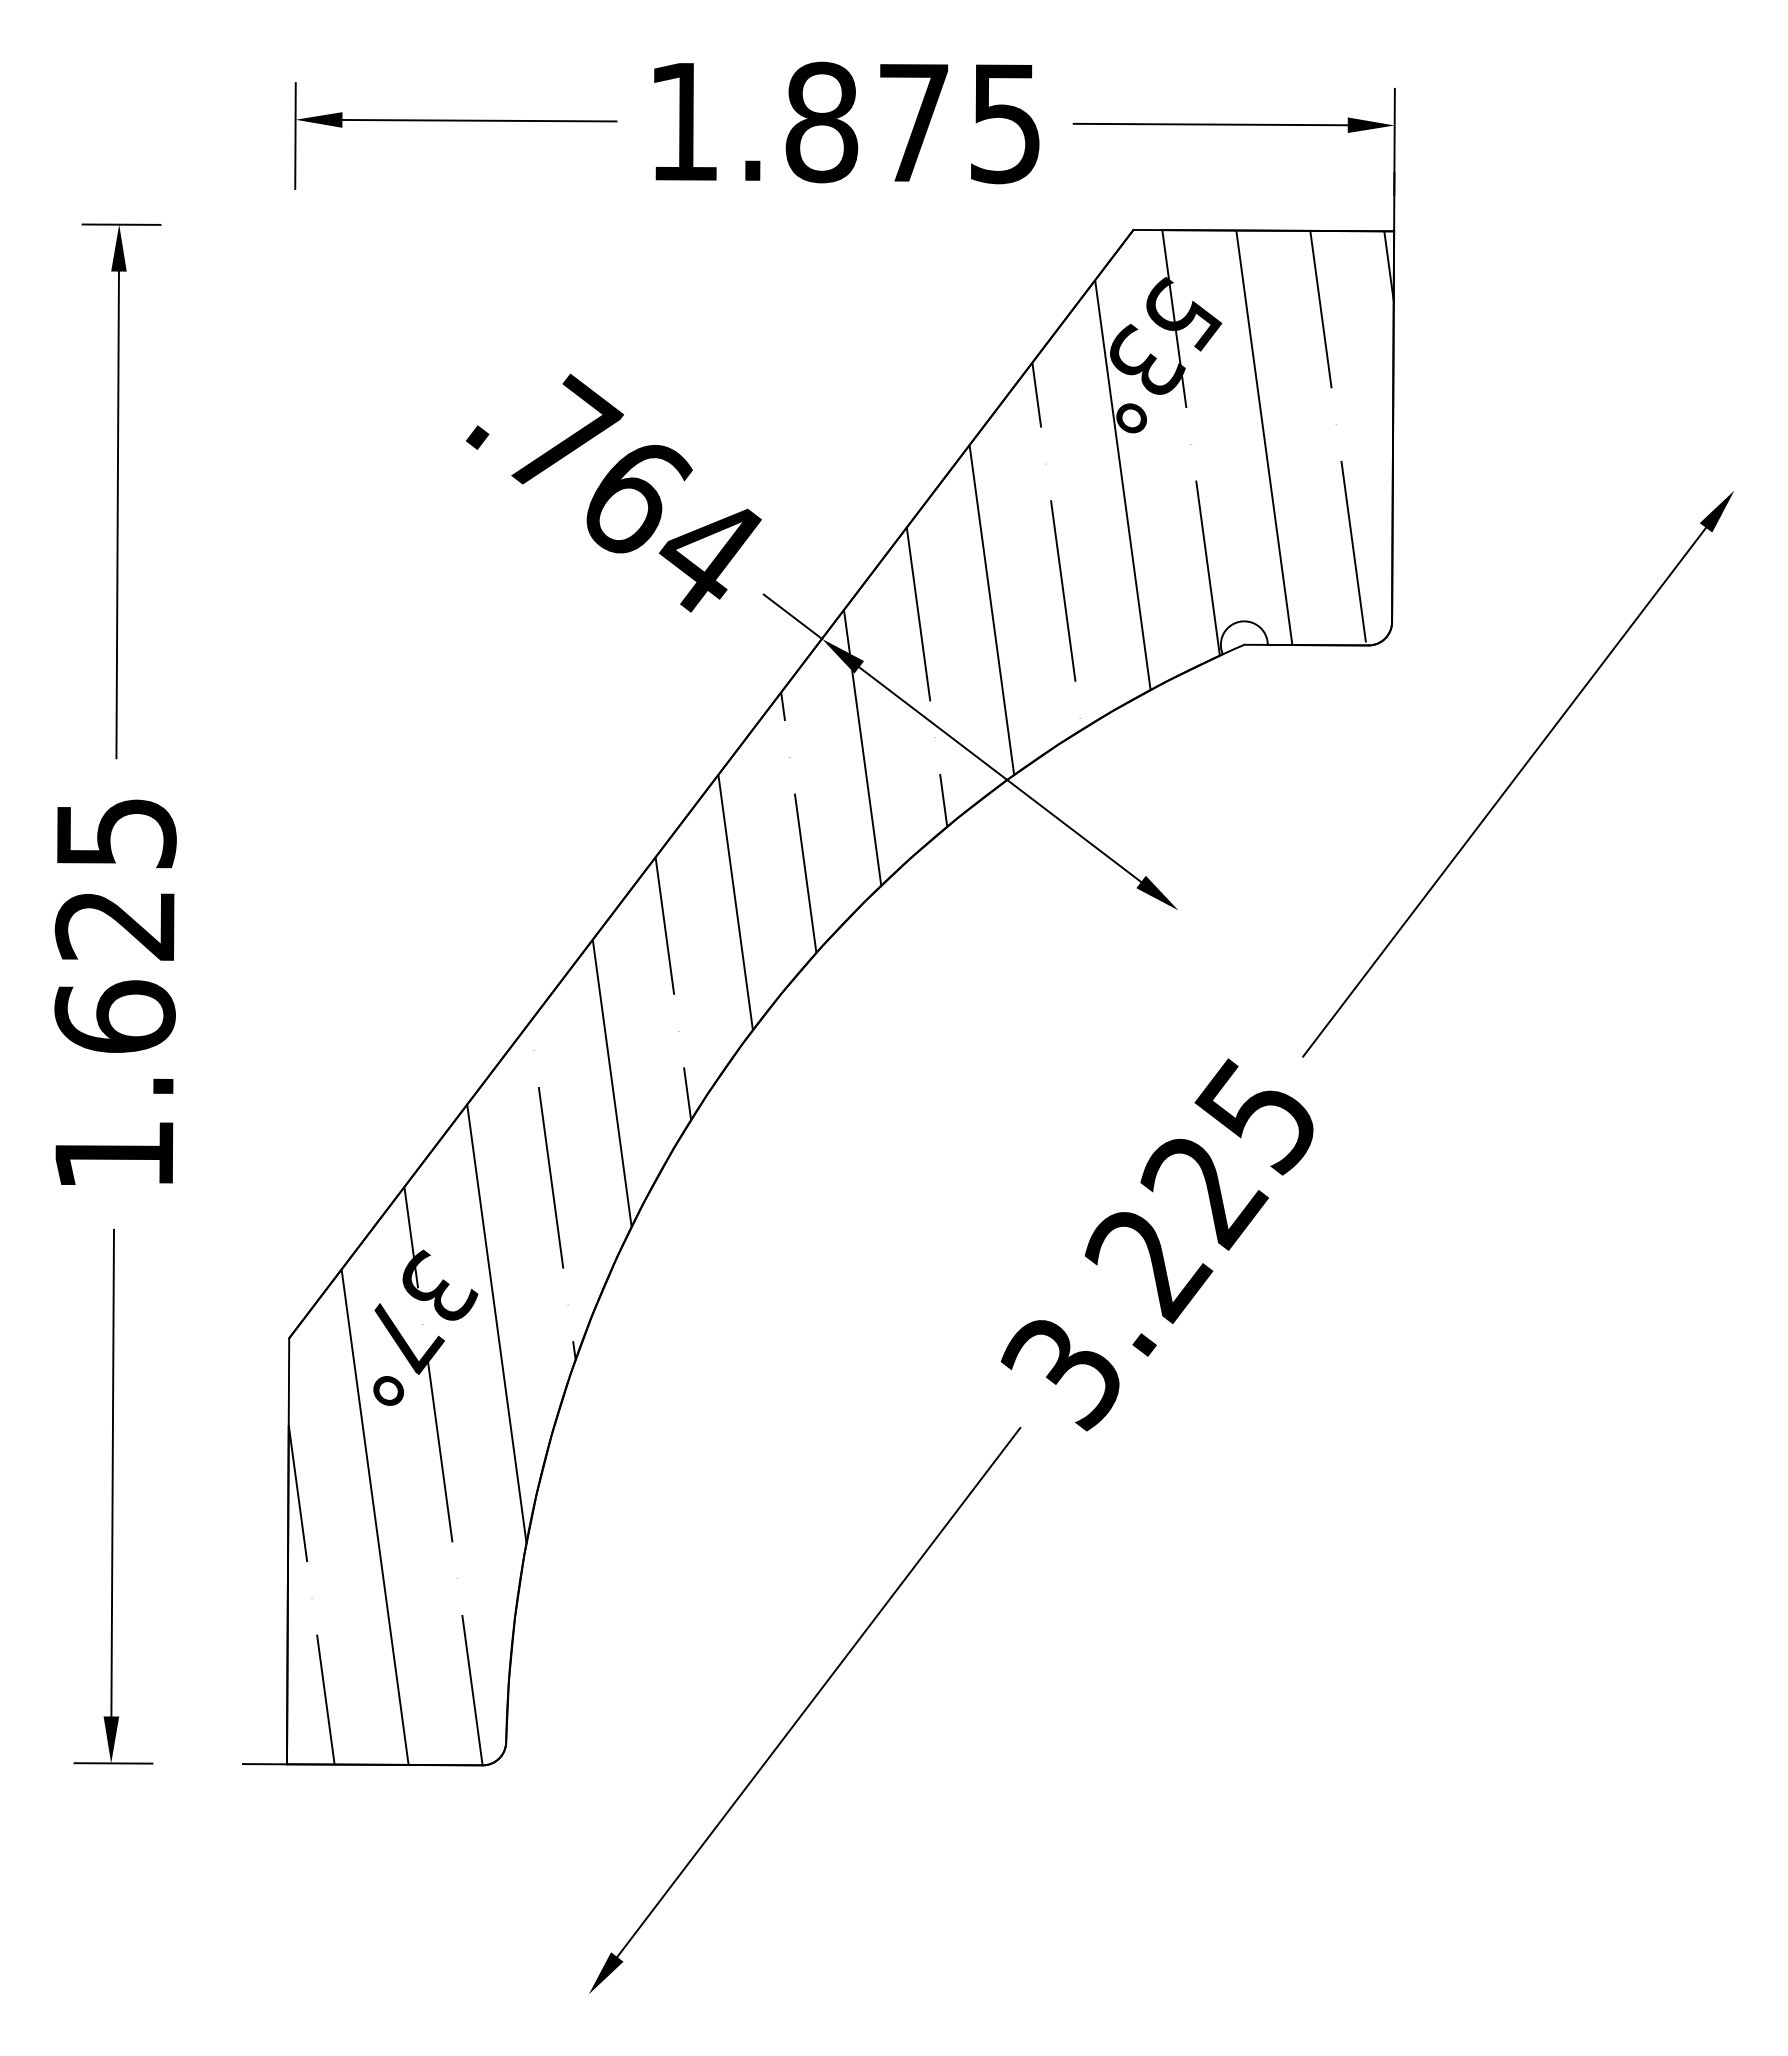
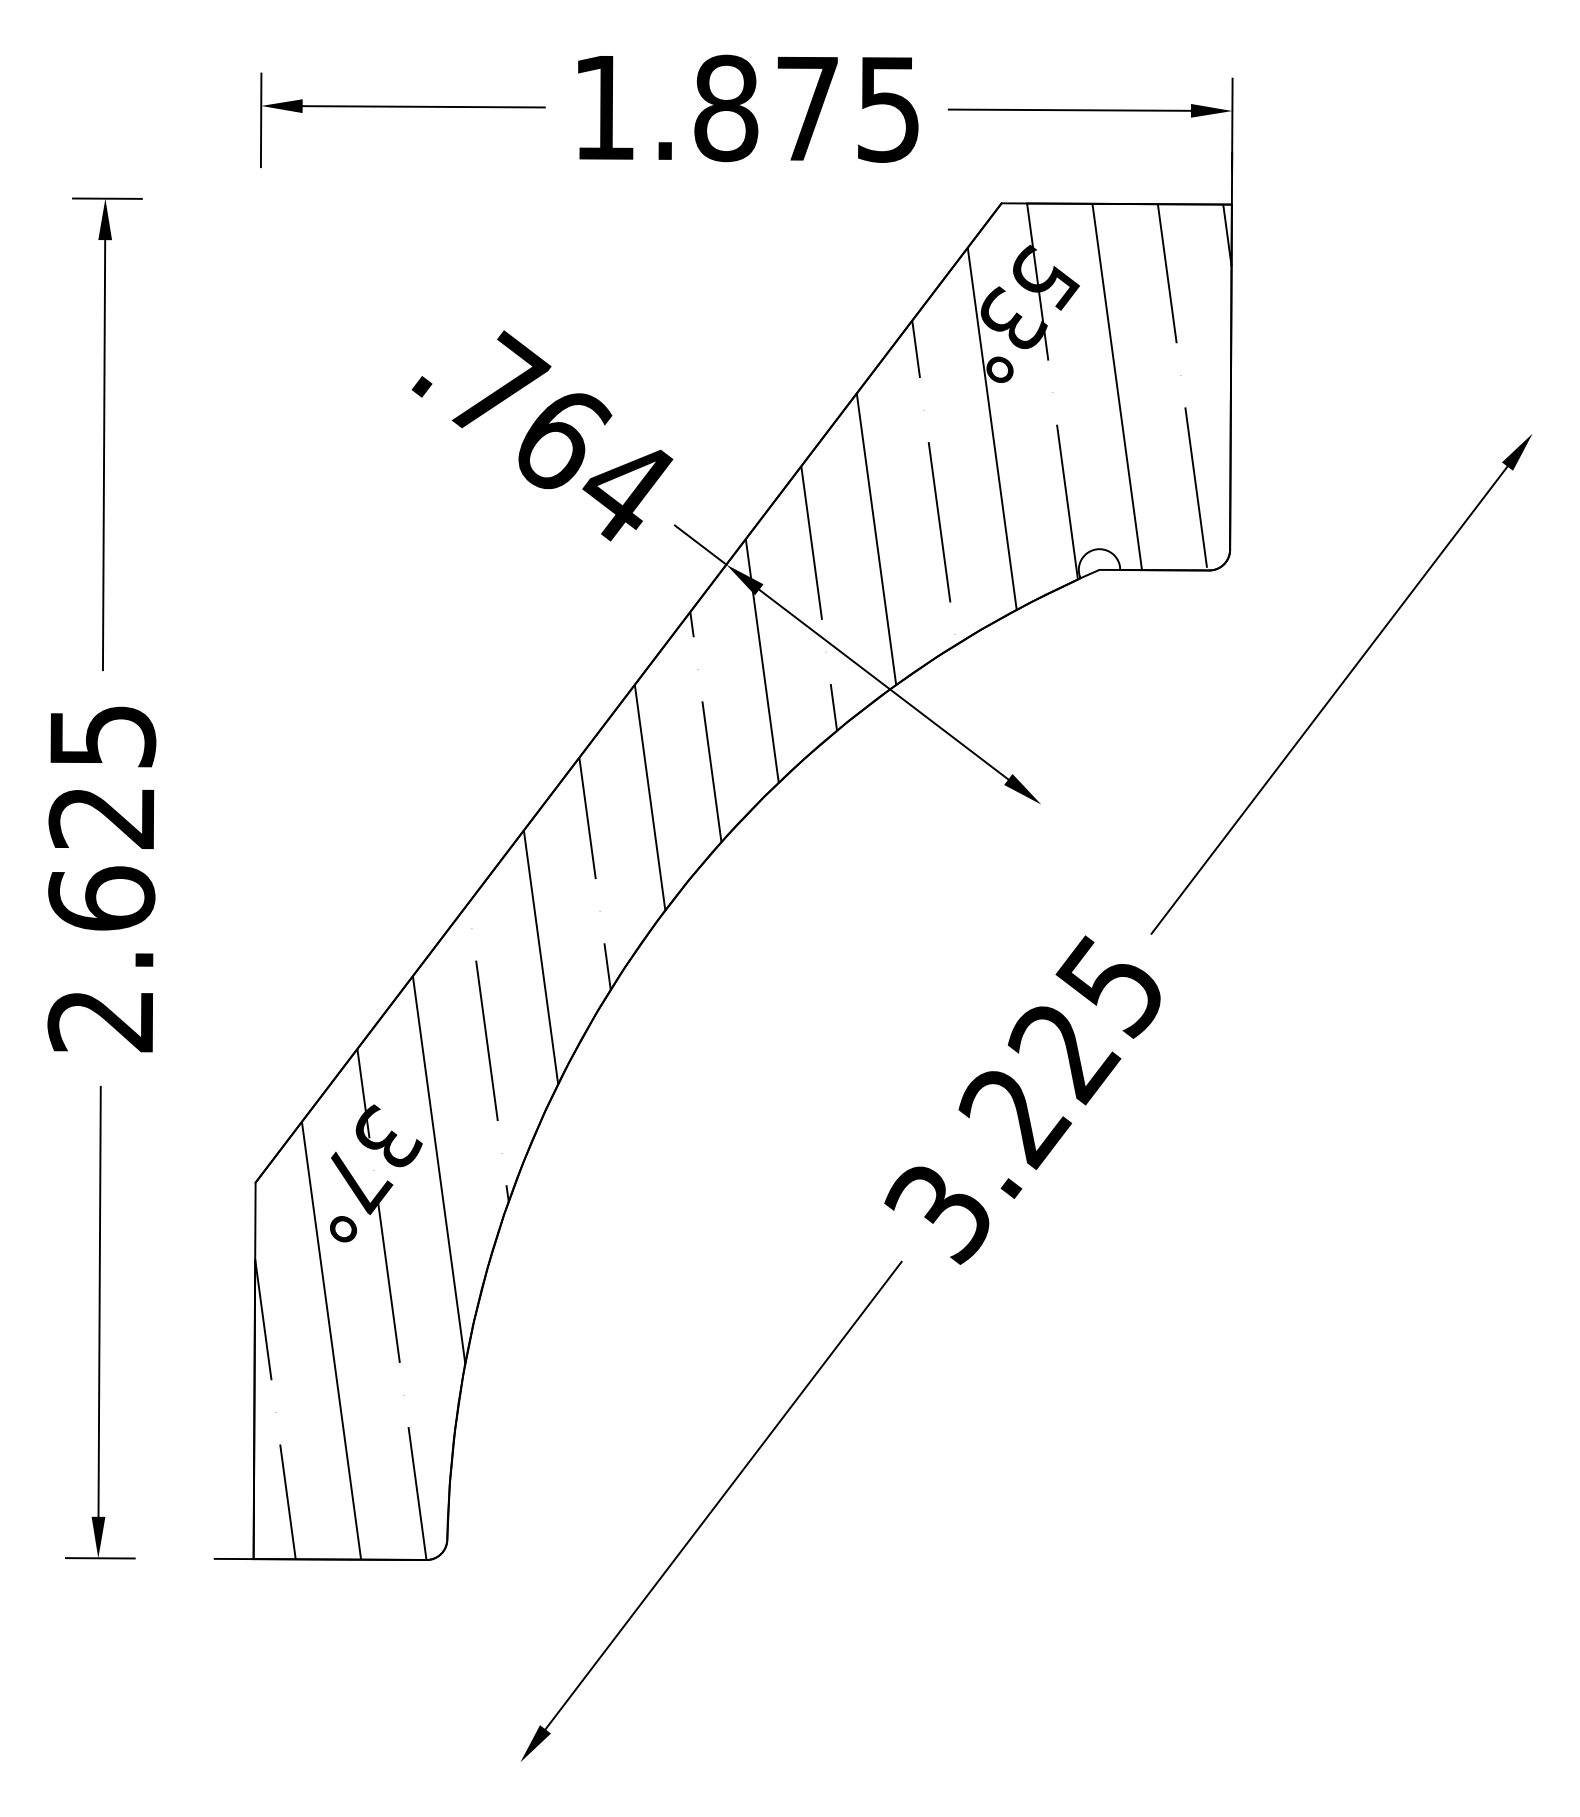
text: (113, 1156) -> (100, 1022), 1.625 -> 2.625

